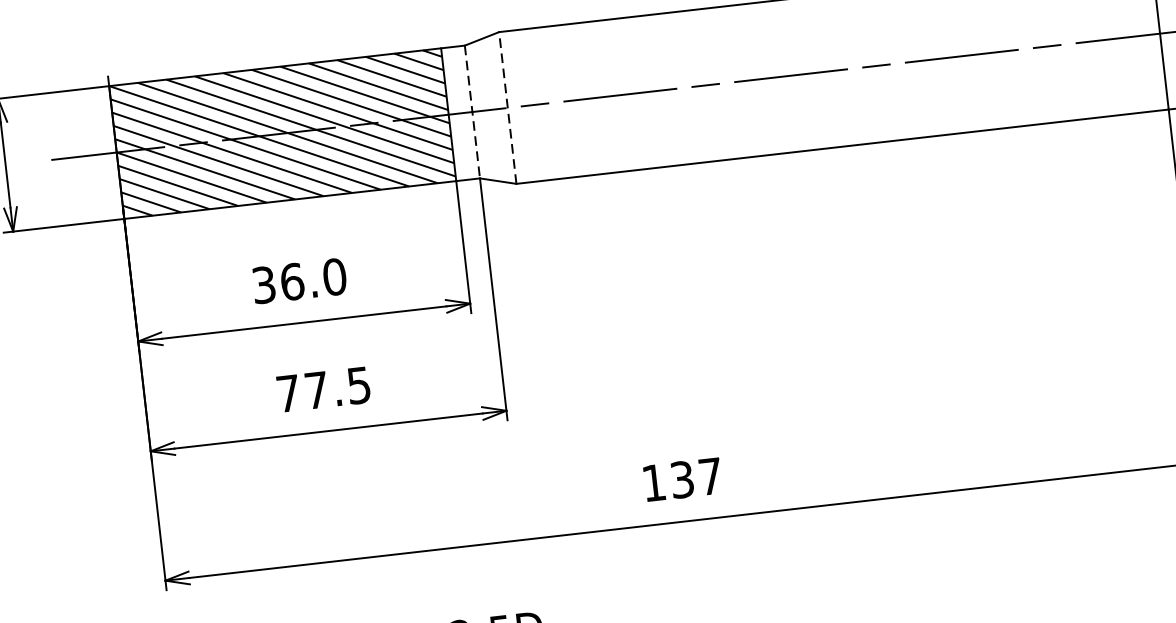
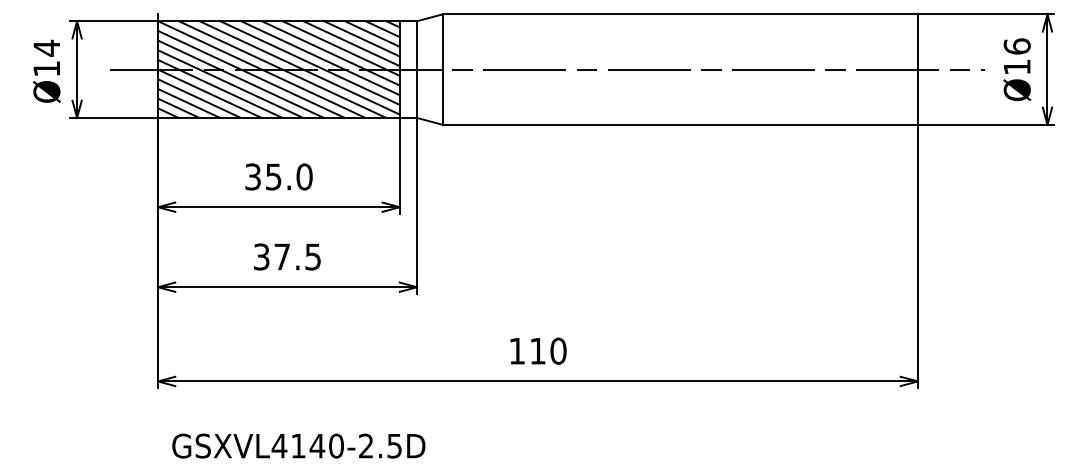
line: (507, 107) -> (442, 69), dashed -> solid
line: (473, 113) -> (417, 70), dashed -> solid
text: (292, 281) -> (273, 176), 36.0 -> 35.0
text: (288, 392) -> (261, 256), 77.5 -> 37.5
text: (696, 477) -> (548, 350), 137 -> 110

